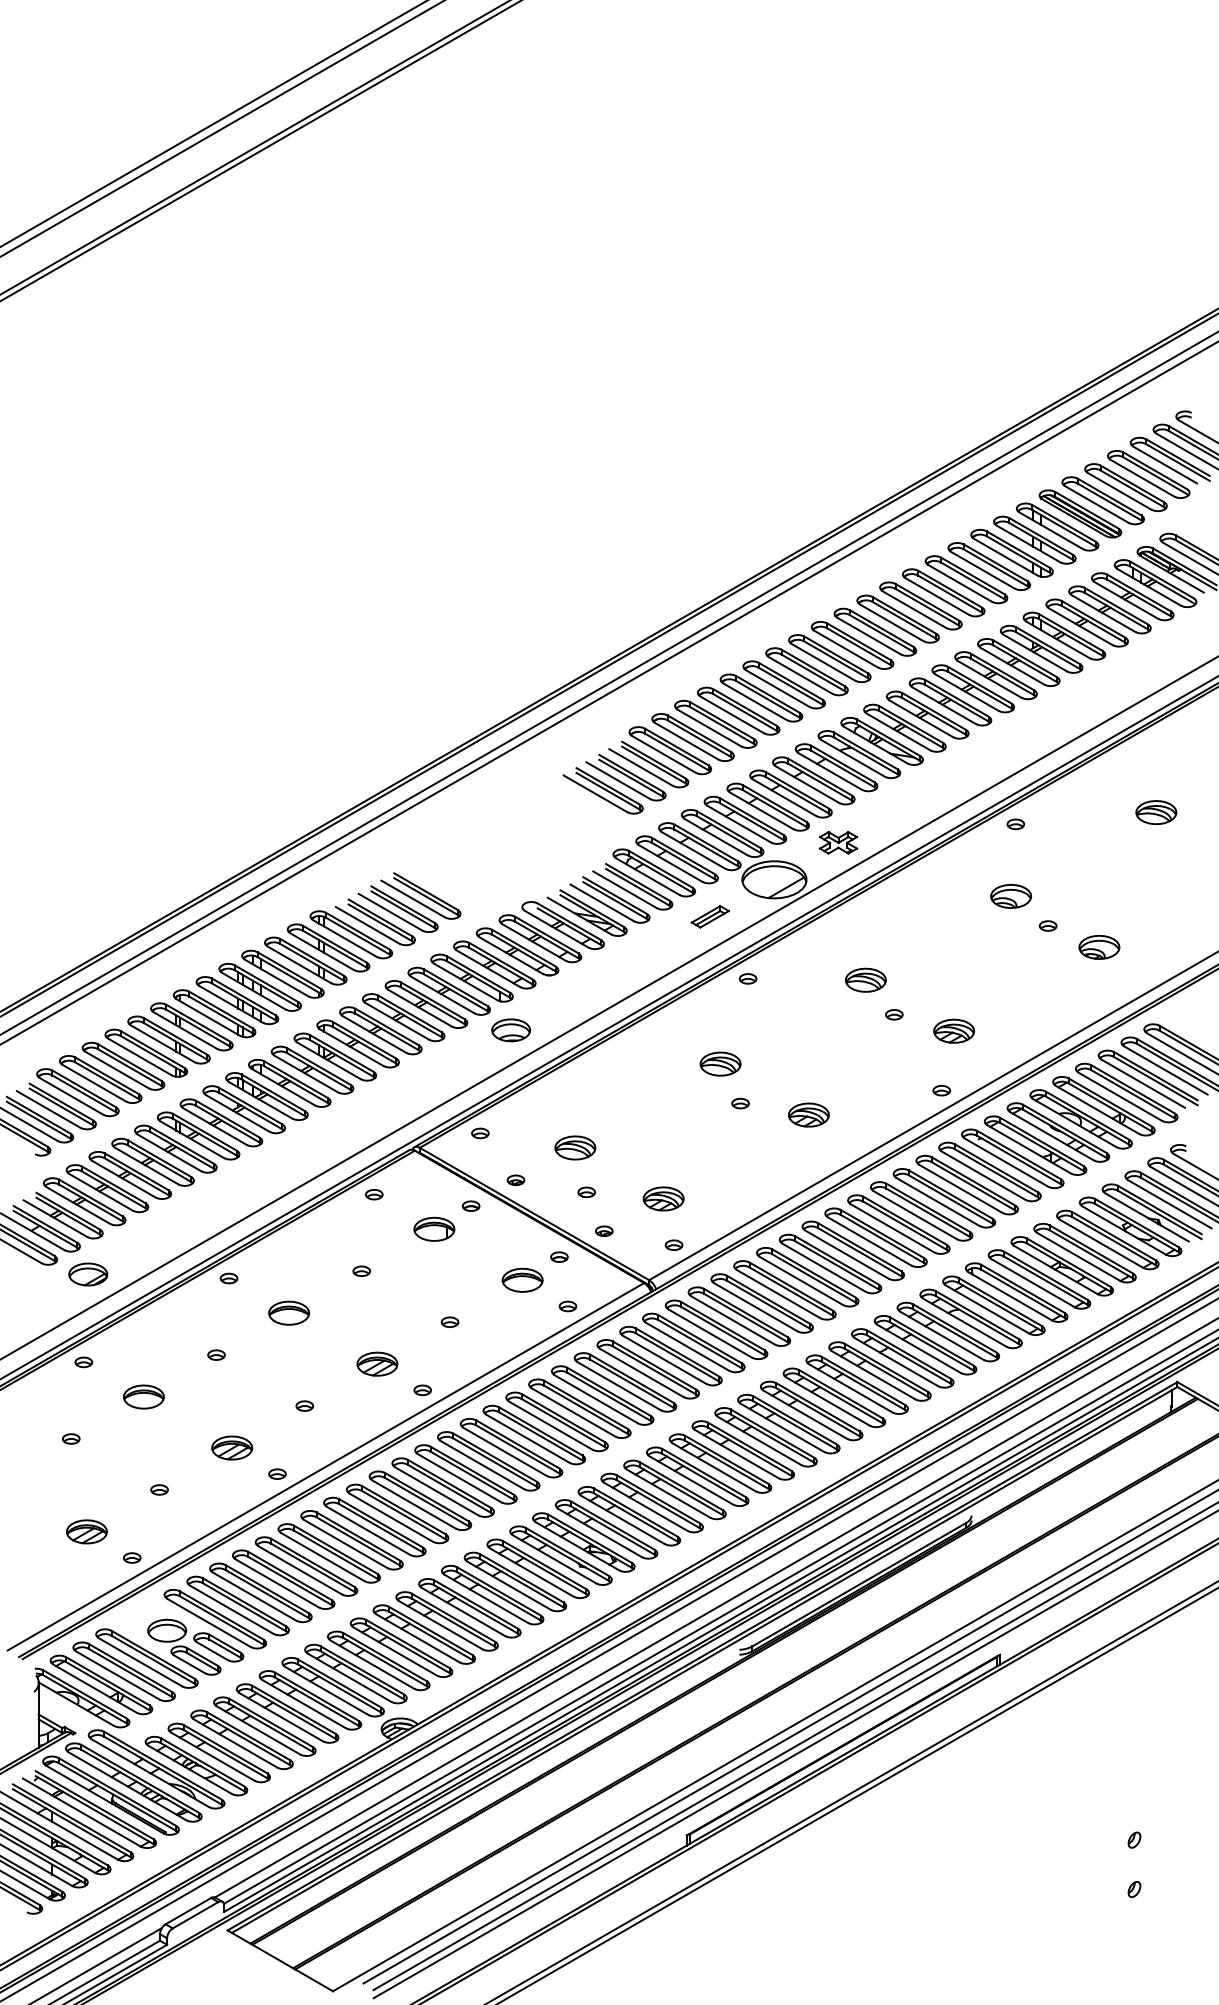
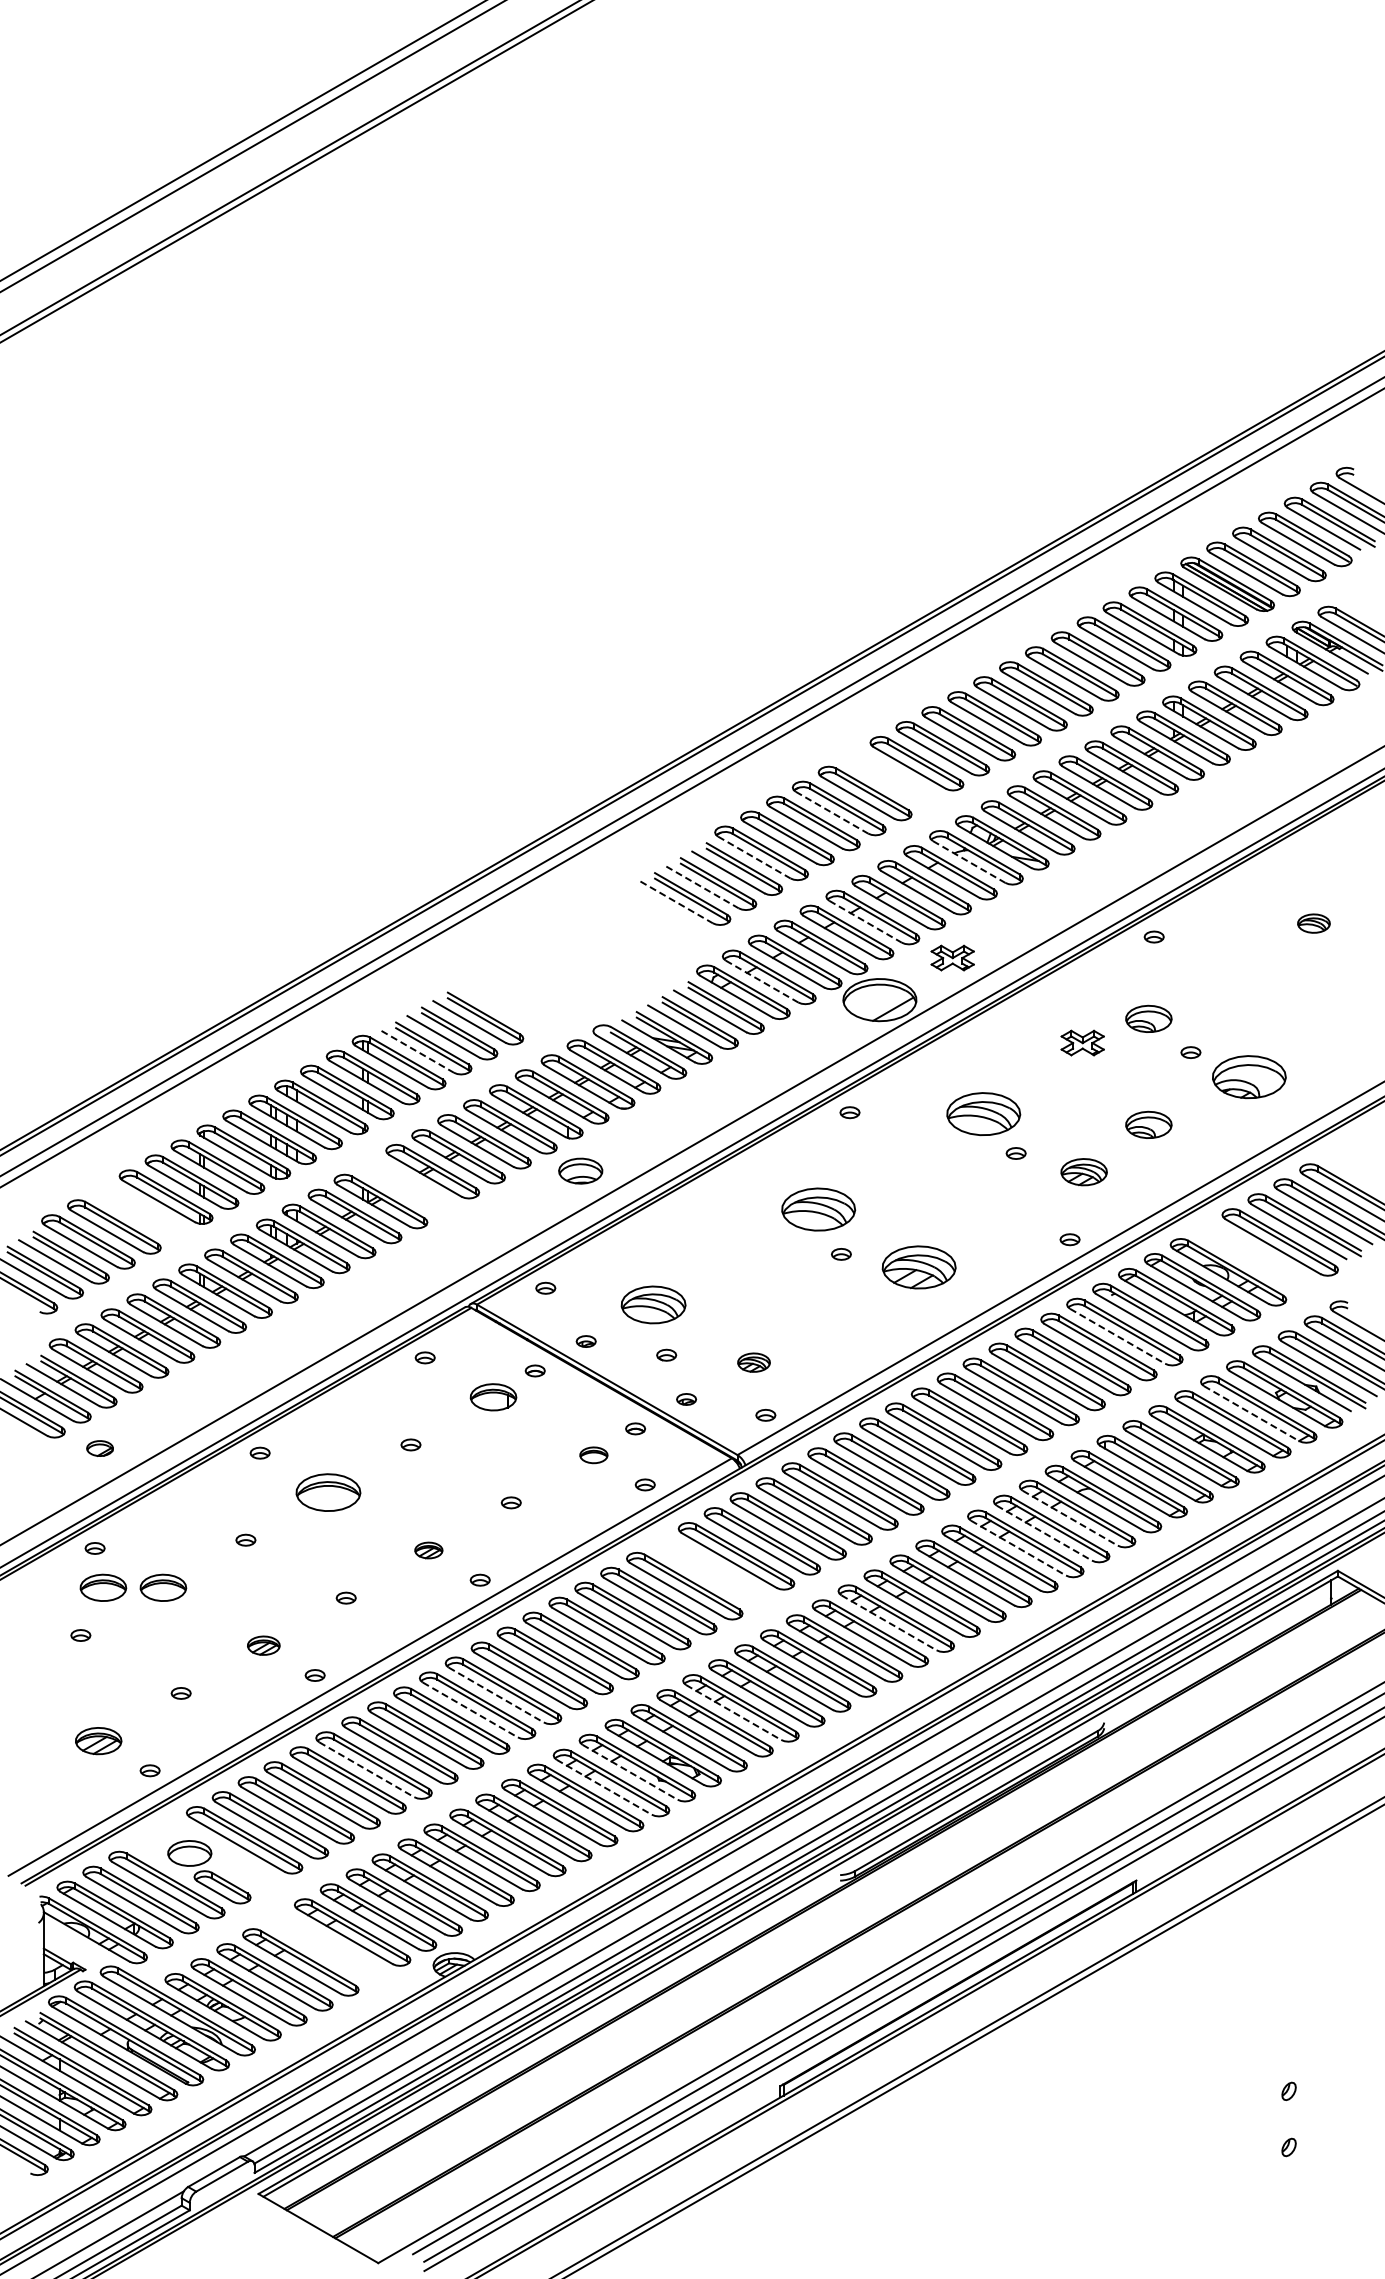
part: (783, 684) -> (890, 778), removed
line: (732, 714) -> (832, 812), solid -> dashed
line: (664, 754) -> (754, 857), solid -> dashed
line: (853, 757) -> (969, 861), solid -> dashed
line: (618, 780) -> (702, 887), solid -> dashed
line: (595, 793) -> (676, 902), solid -> dashed
line: (761, 810) -> (865, 921), solid -> dashed
part: (1155, 812) -> (1313, 923), size x0.7
line: (671, 863) -> (762, 981), solid -> dashed
part: (710, 916) -> (807, 1041), removed
part: (952, 917) -> (1082, 1042), added
line: (367, 925) -> (417, 1051), solid -> dashed
part: (1098, 947) -> (1248, 1076), size x1.6
part: (865, 980) -> (983, 1114), size x1.6
part: (1010, 989) -> (1148, 1124), added
part: (357, 1043) -> (406, 1186), removed
part: (720, 1064) -> (818, 1209), size x1.6
part: (122, 1065) -> (139, 1211), removed
part: (1103, 1106) -> (1253, 1257), removed
part: (808, 1115) -> (918, 1267), size x1.6
part: (575, 1147) -> (653, 1304), size x1.4
line: (983, 1175) -> (1117, 1336), solid -> dashed
part: (663, 1198) -> (753, 1362), size x0.7
line: (1101, 1243) -> (1251, 1413), solid -> dashed
part: (87, 1274) -> (99, 1448), size x0.6
part: (522, 1280) -> (593, 1455), size x0.6
part: (289, 1313) -> (328, 1492), size x1.4
line: (942, 1336) -> (1070, 1518), solid -> dashed
line: (919, 1349) -> (1044, 1533), solid -> dashed
line: (896, 1362) -> (1018, 1548), solid -> dashed
part: (377, 1364) -> (428, 1550), size x0.6
part: (625, 1382) -> (710, 1571), removed
part: (91, 1396) -> (103, 1587), added
line: (782, 1427) -> (889, 1622), solid -> dashed
part: (231, 1447) -> (263, 1645), size x0.7
line: (437, 1491) -> (496, 1695), solid -> dashed
line: (414, 1504) -> (470, 1709), solid -> dashed
line: (645, 1506) -> (733, 1712), solid -> dashed
line: (322, 1556) -> (366, 1769), solid -> dashed
line: (554, 1559) -> (630, 1772), solid -> dashed
line: (532, 1572) -> (604, 1787), solid -> dashed
part: (218, 1647) -> (248, 1872), removed
part: (287, 1713) -> (326, 1947), removed

